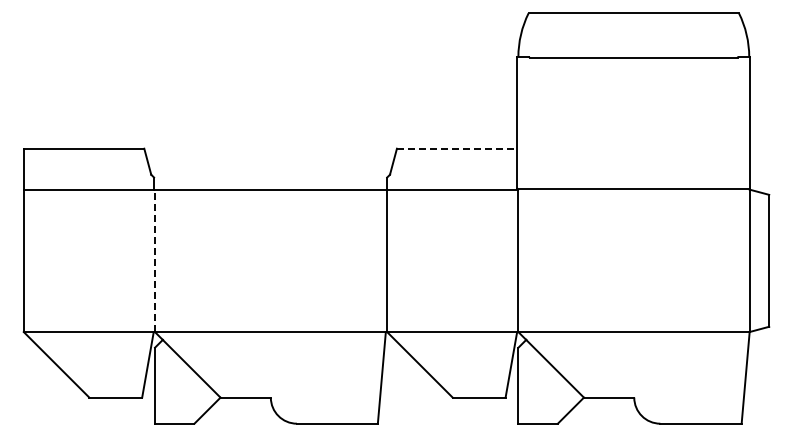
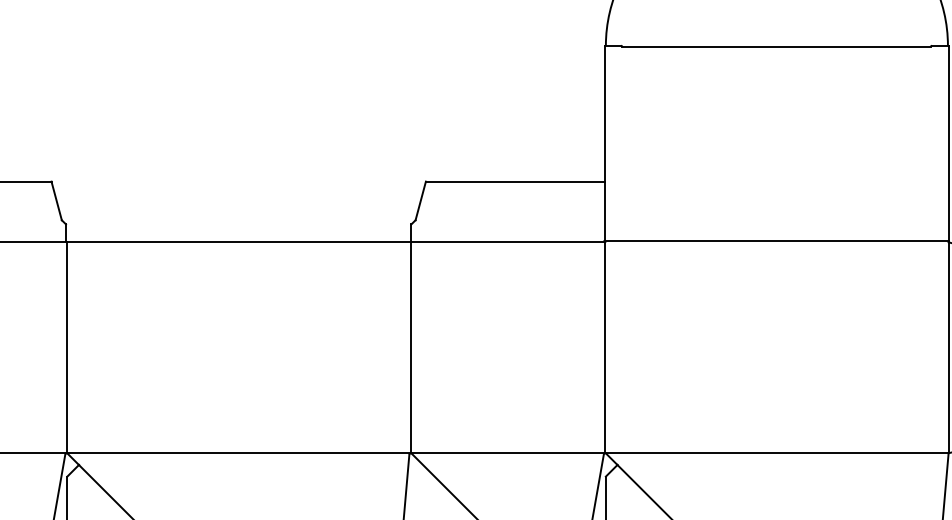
line: (457, 148) -> (515, 181), dashed -> solid
line: (154, 260) -> (66, 347), dashed -> solid

